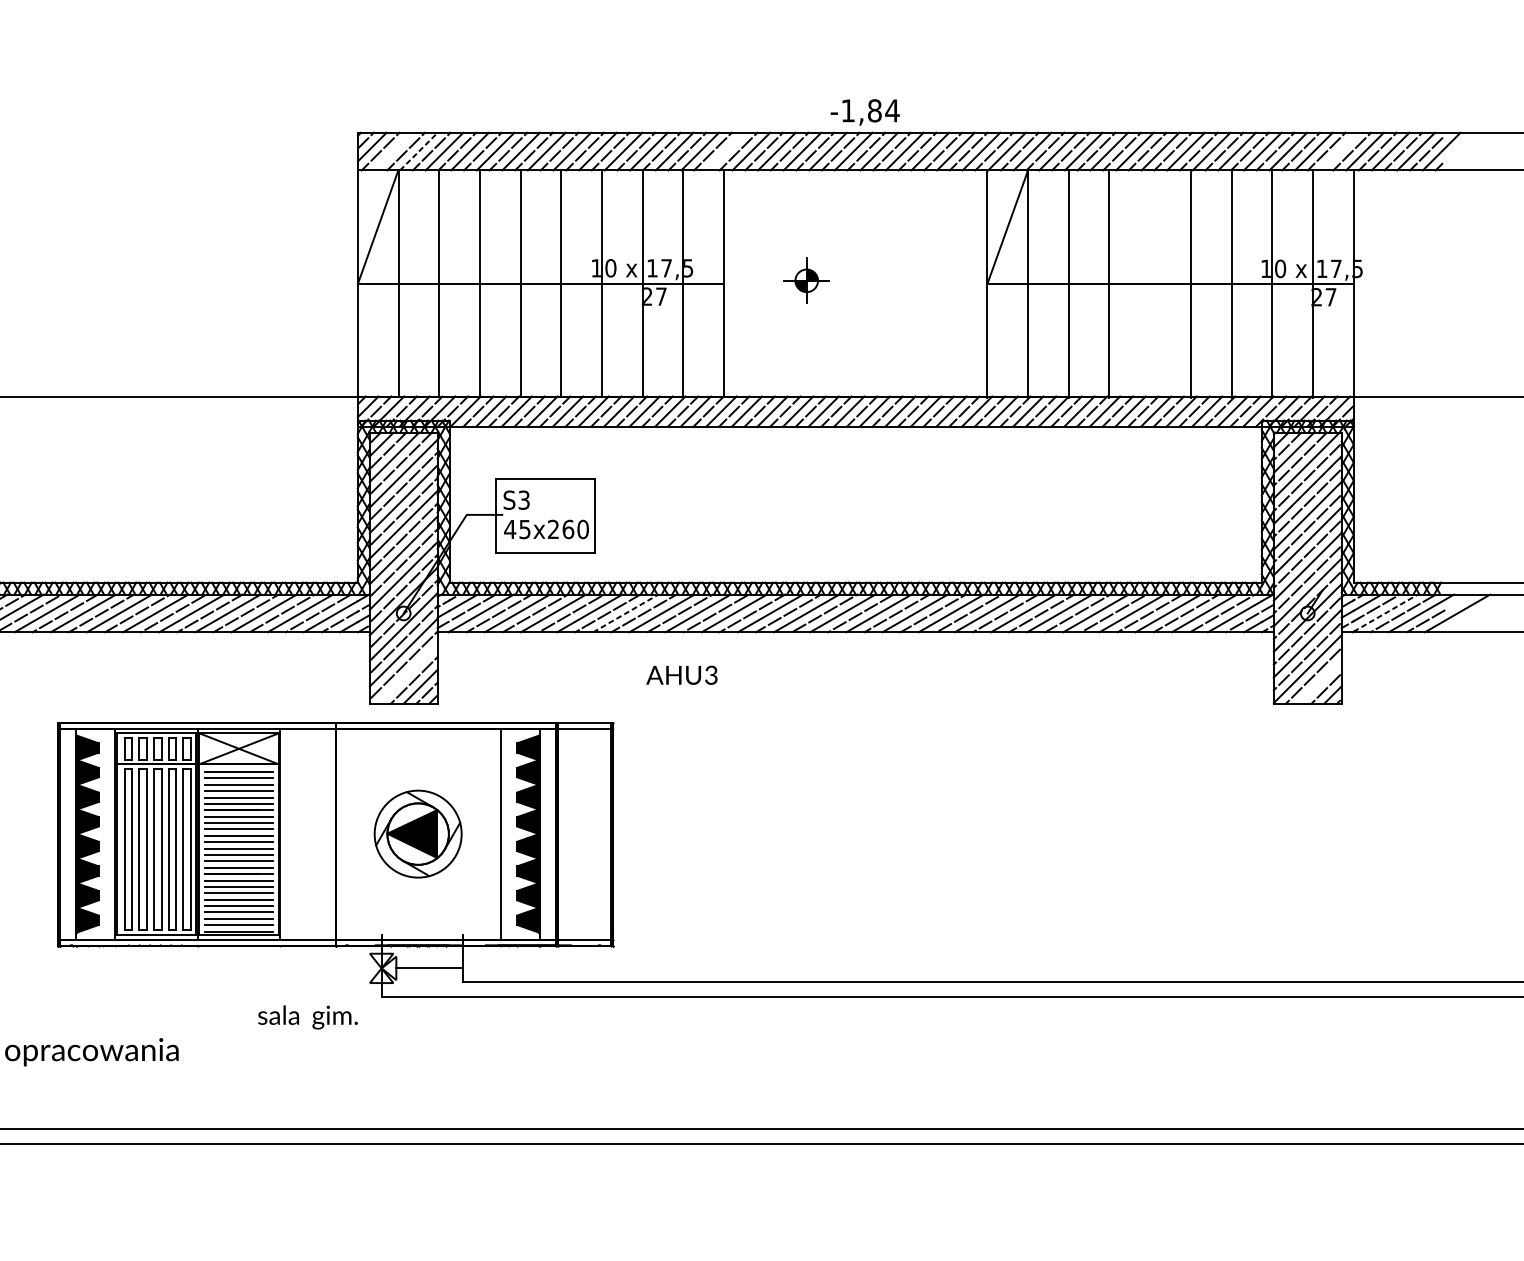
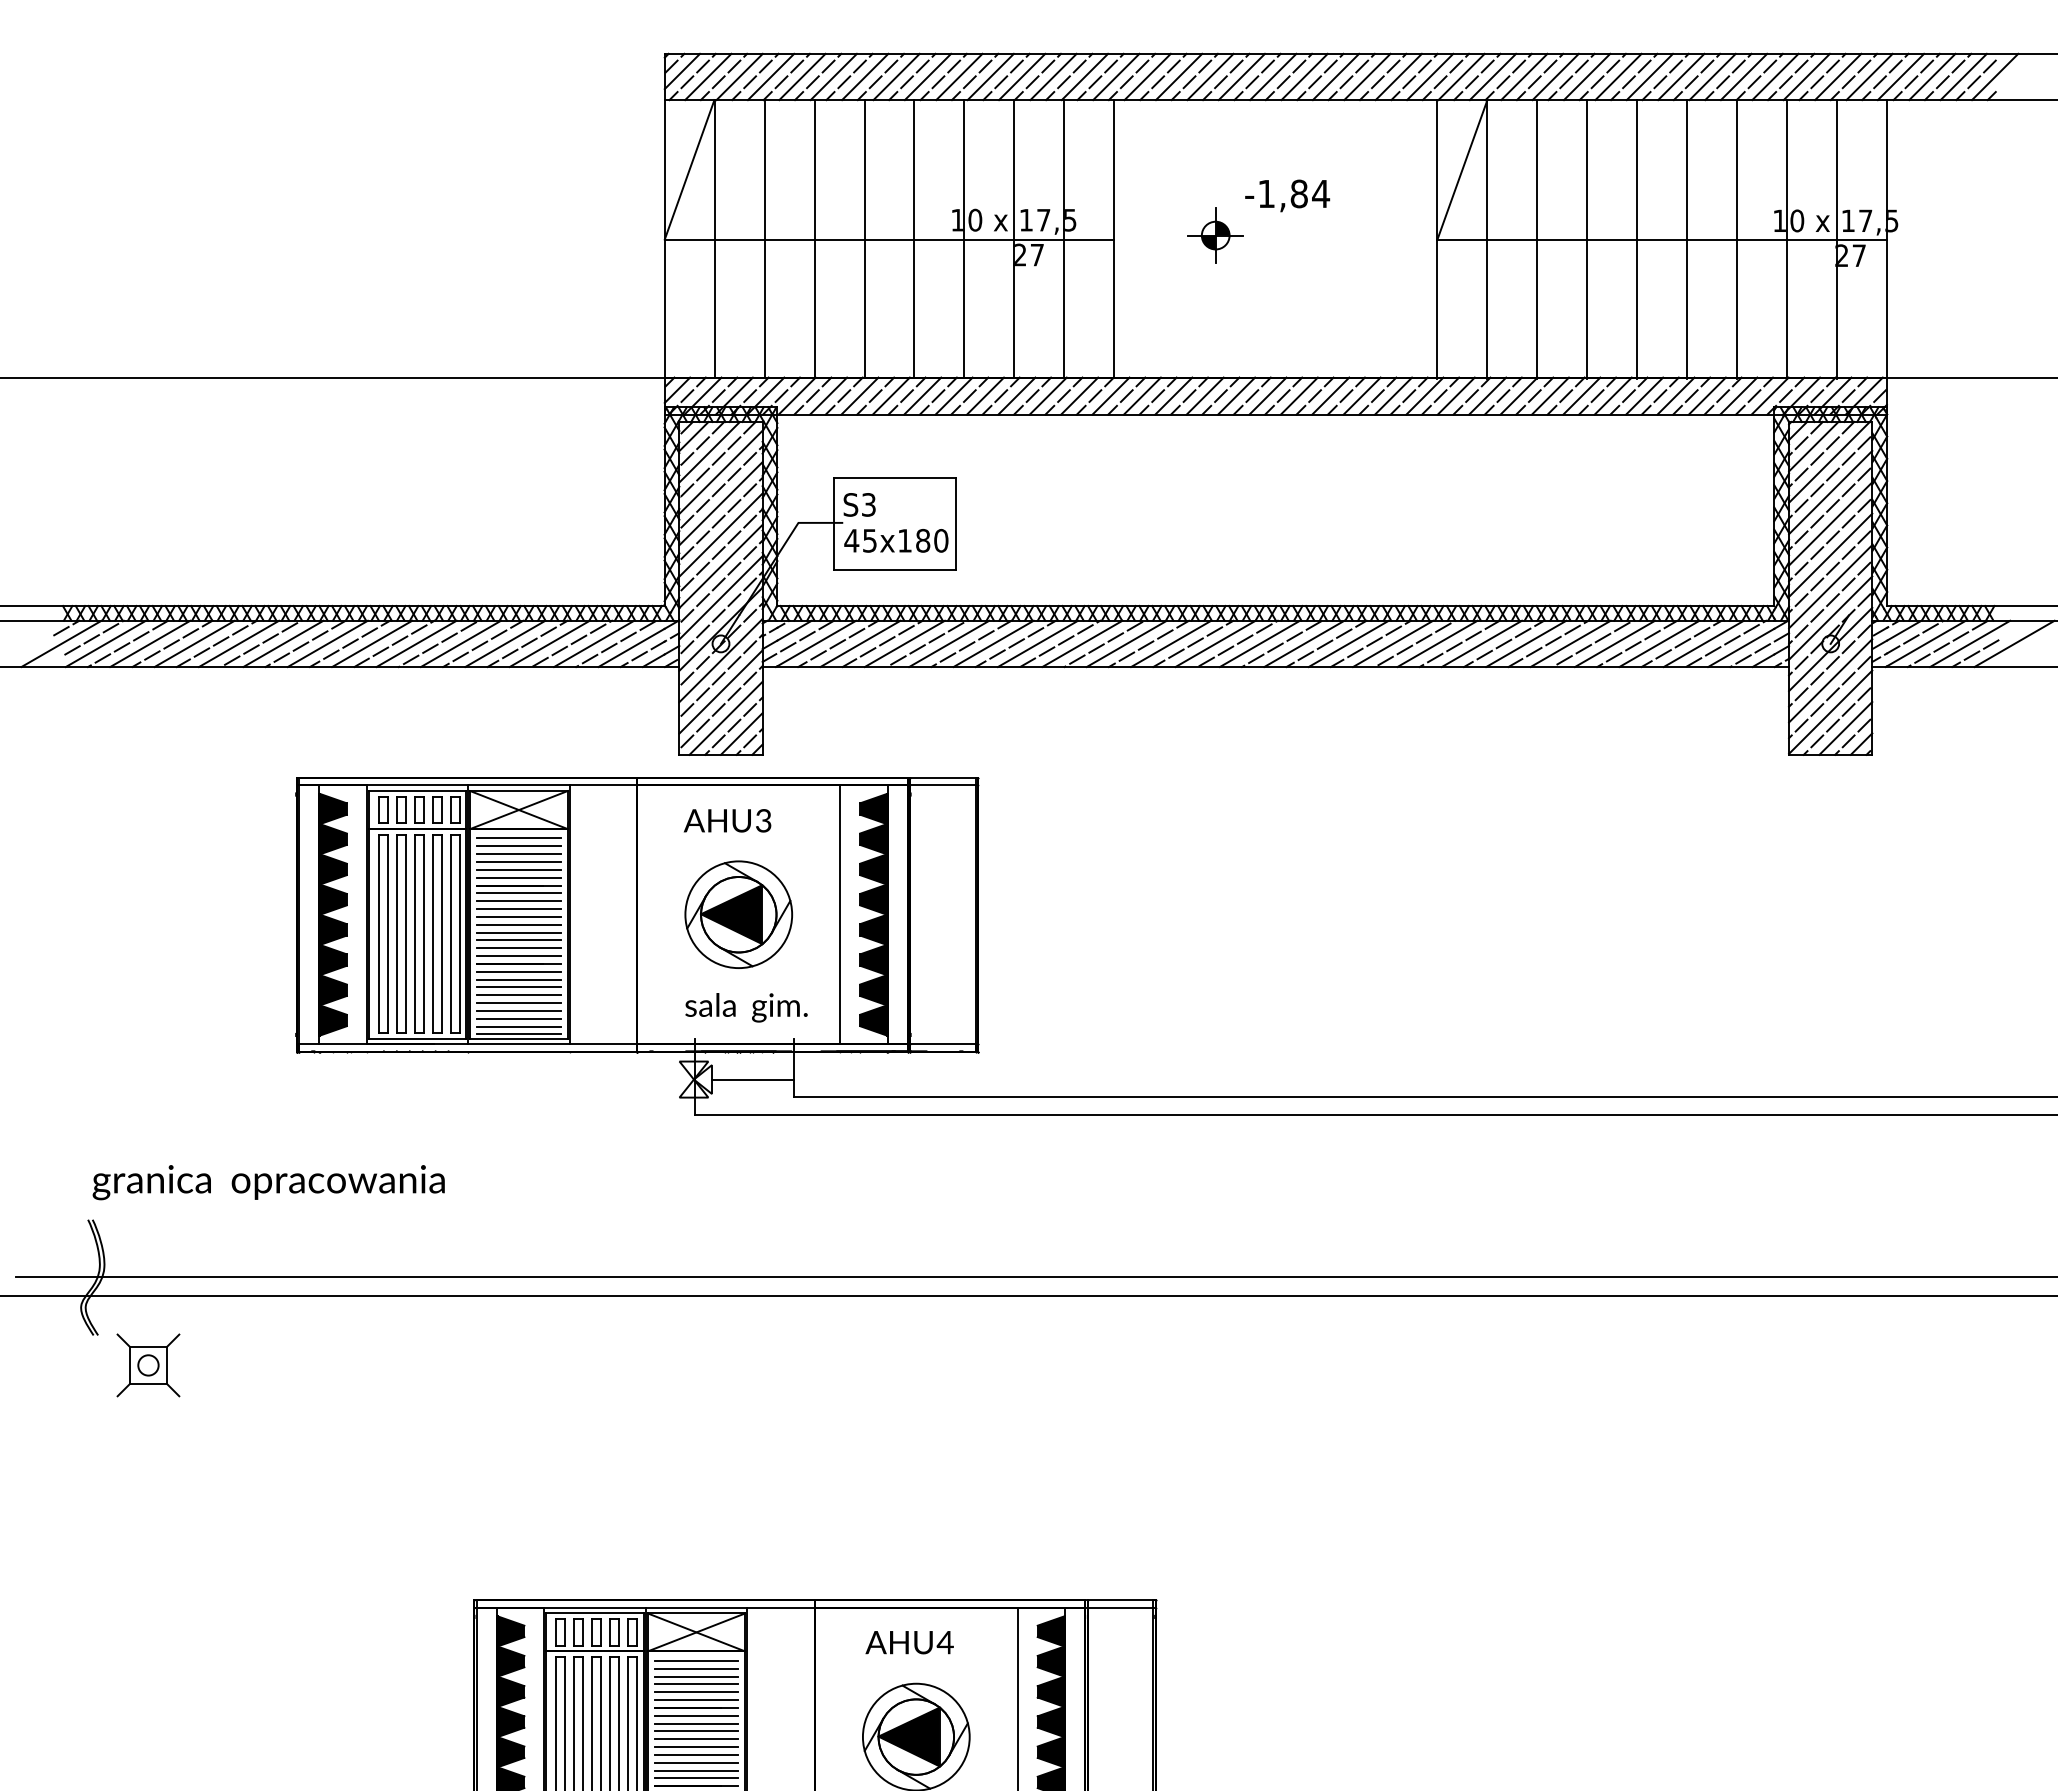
text: (865, 112) -> (1287, 195), moved
line: (393, 151) -> (708, 76), added
line: (418, 151) -> (739, 76), dashed -> solid
line: (725, 151) -> (1116, 76), added
line: (1339, 151) -> (1869, 76), added
line: (1150, 283) -> (1637, 239), added
text: (561, 529) -> (914, 540), 45x260 -> 45x180
line: (626, 613) -> (994, 643), dashed -> solid
line: (1385, 613) -> (1926, 643), dashed -> solid
line: (407, 673) -> (725, 717), added
text: (681, 675) -> (727, 820), moved
line: (1319, 682) -> (1845, 728), added
text: (307, 1017) -> (746, 1007), moved

